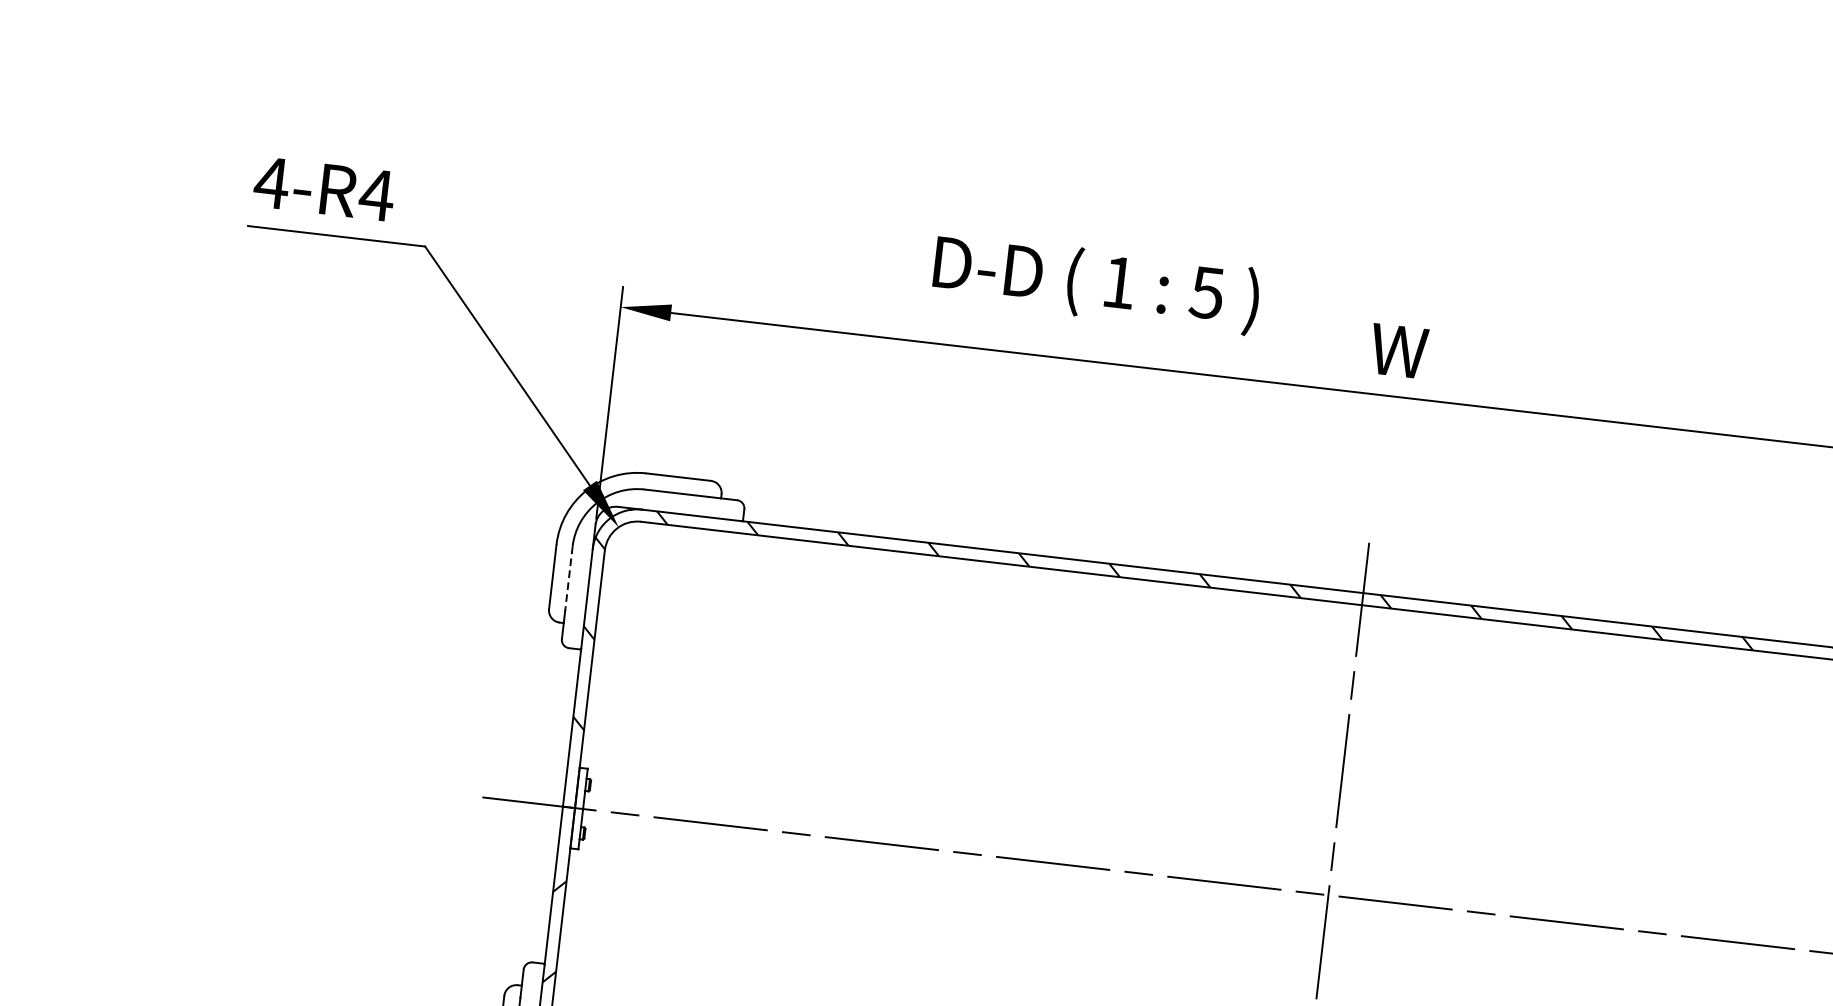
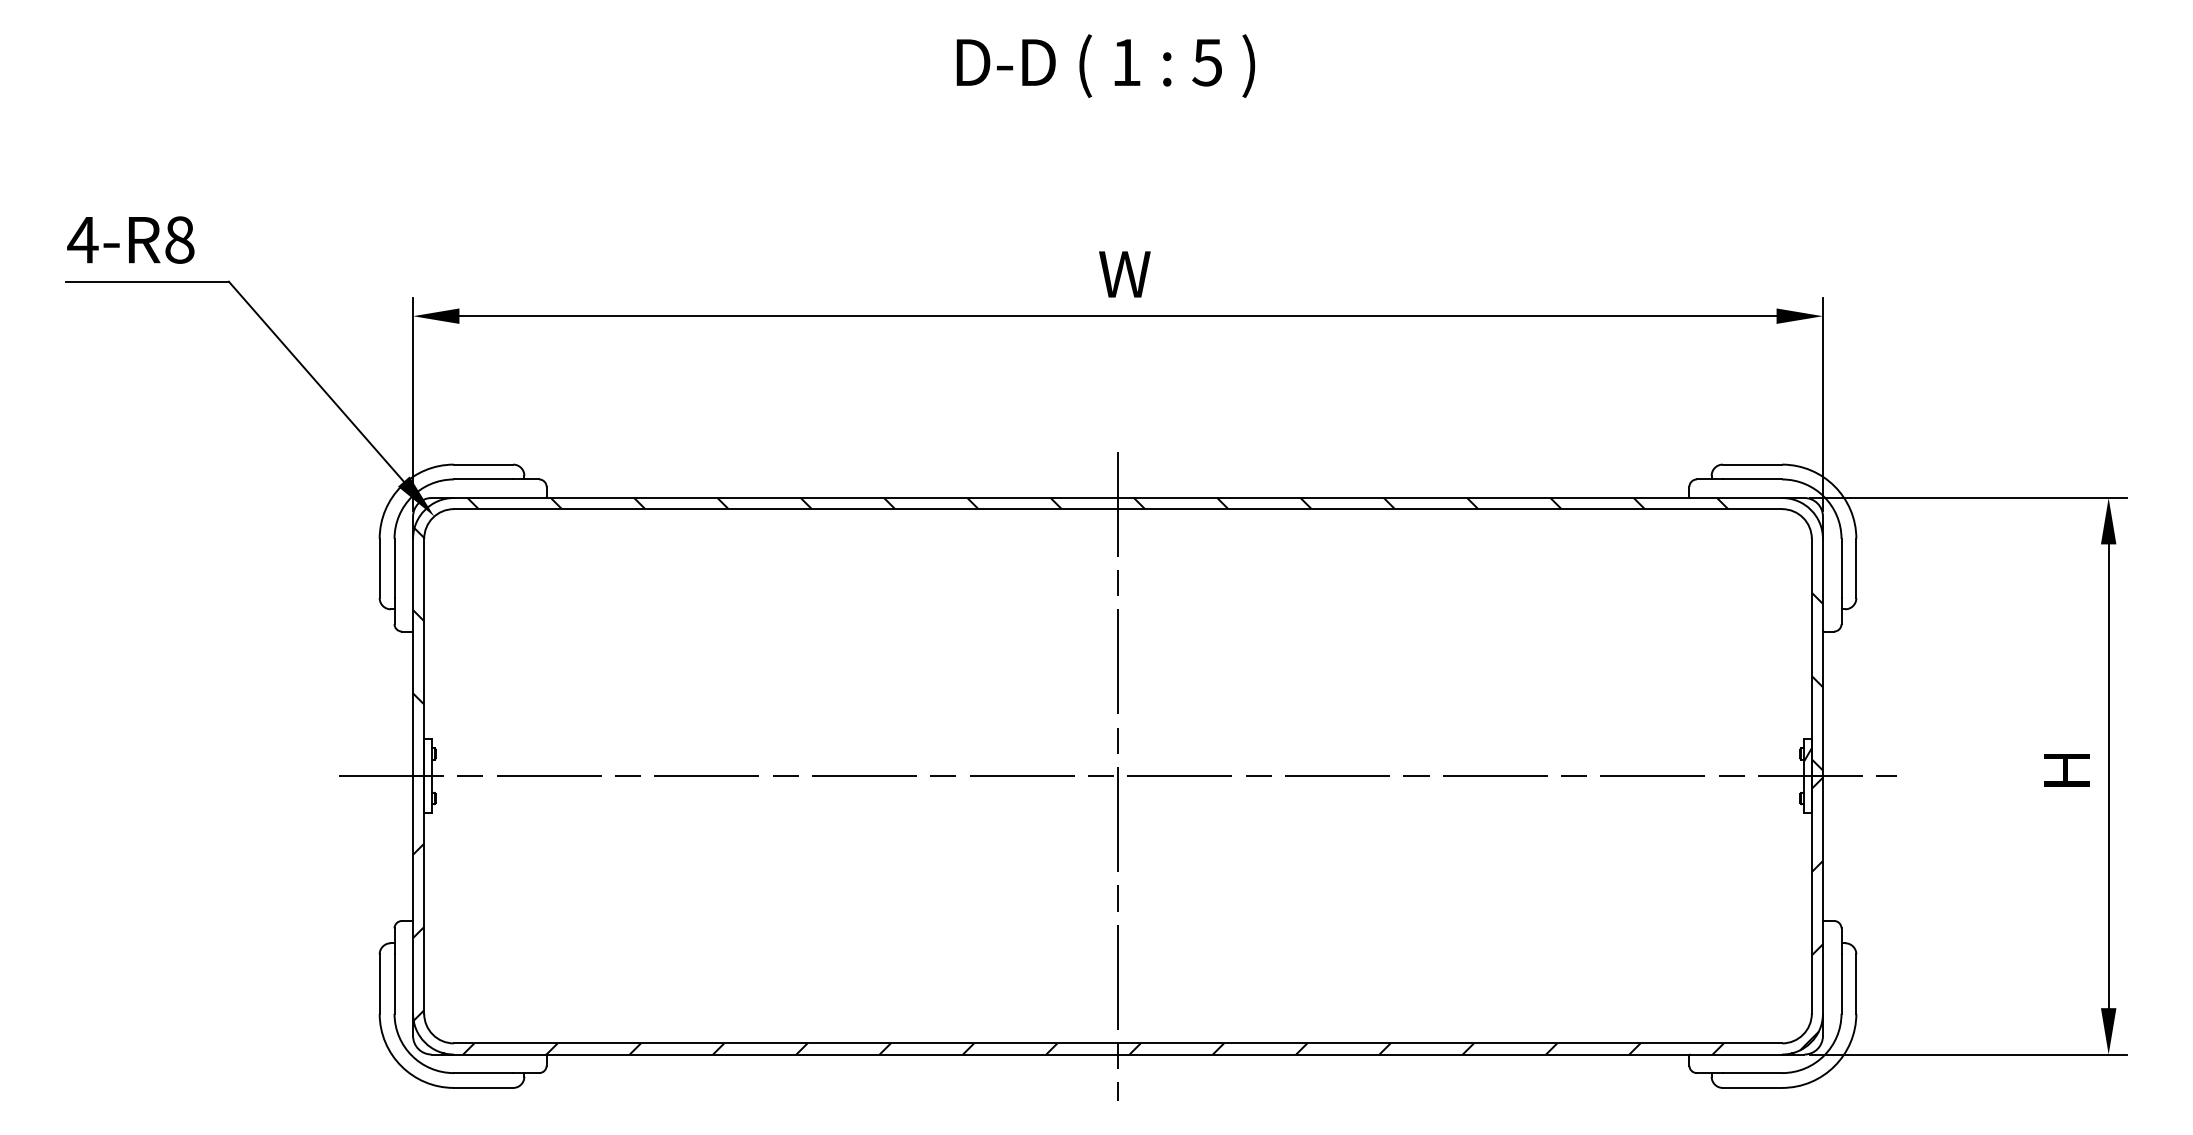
text: (376, 194) -> (179, 239), 4-R4 -> 4-R8
text: (1096, 283) -> (1105, 65), moved
line: (568, 578) -> (394, 568), dashed -> solid

